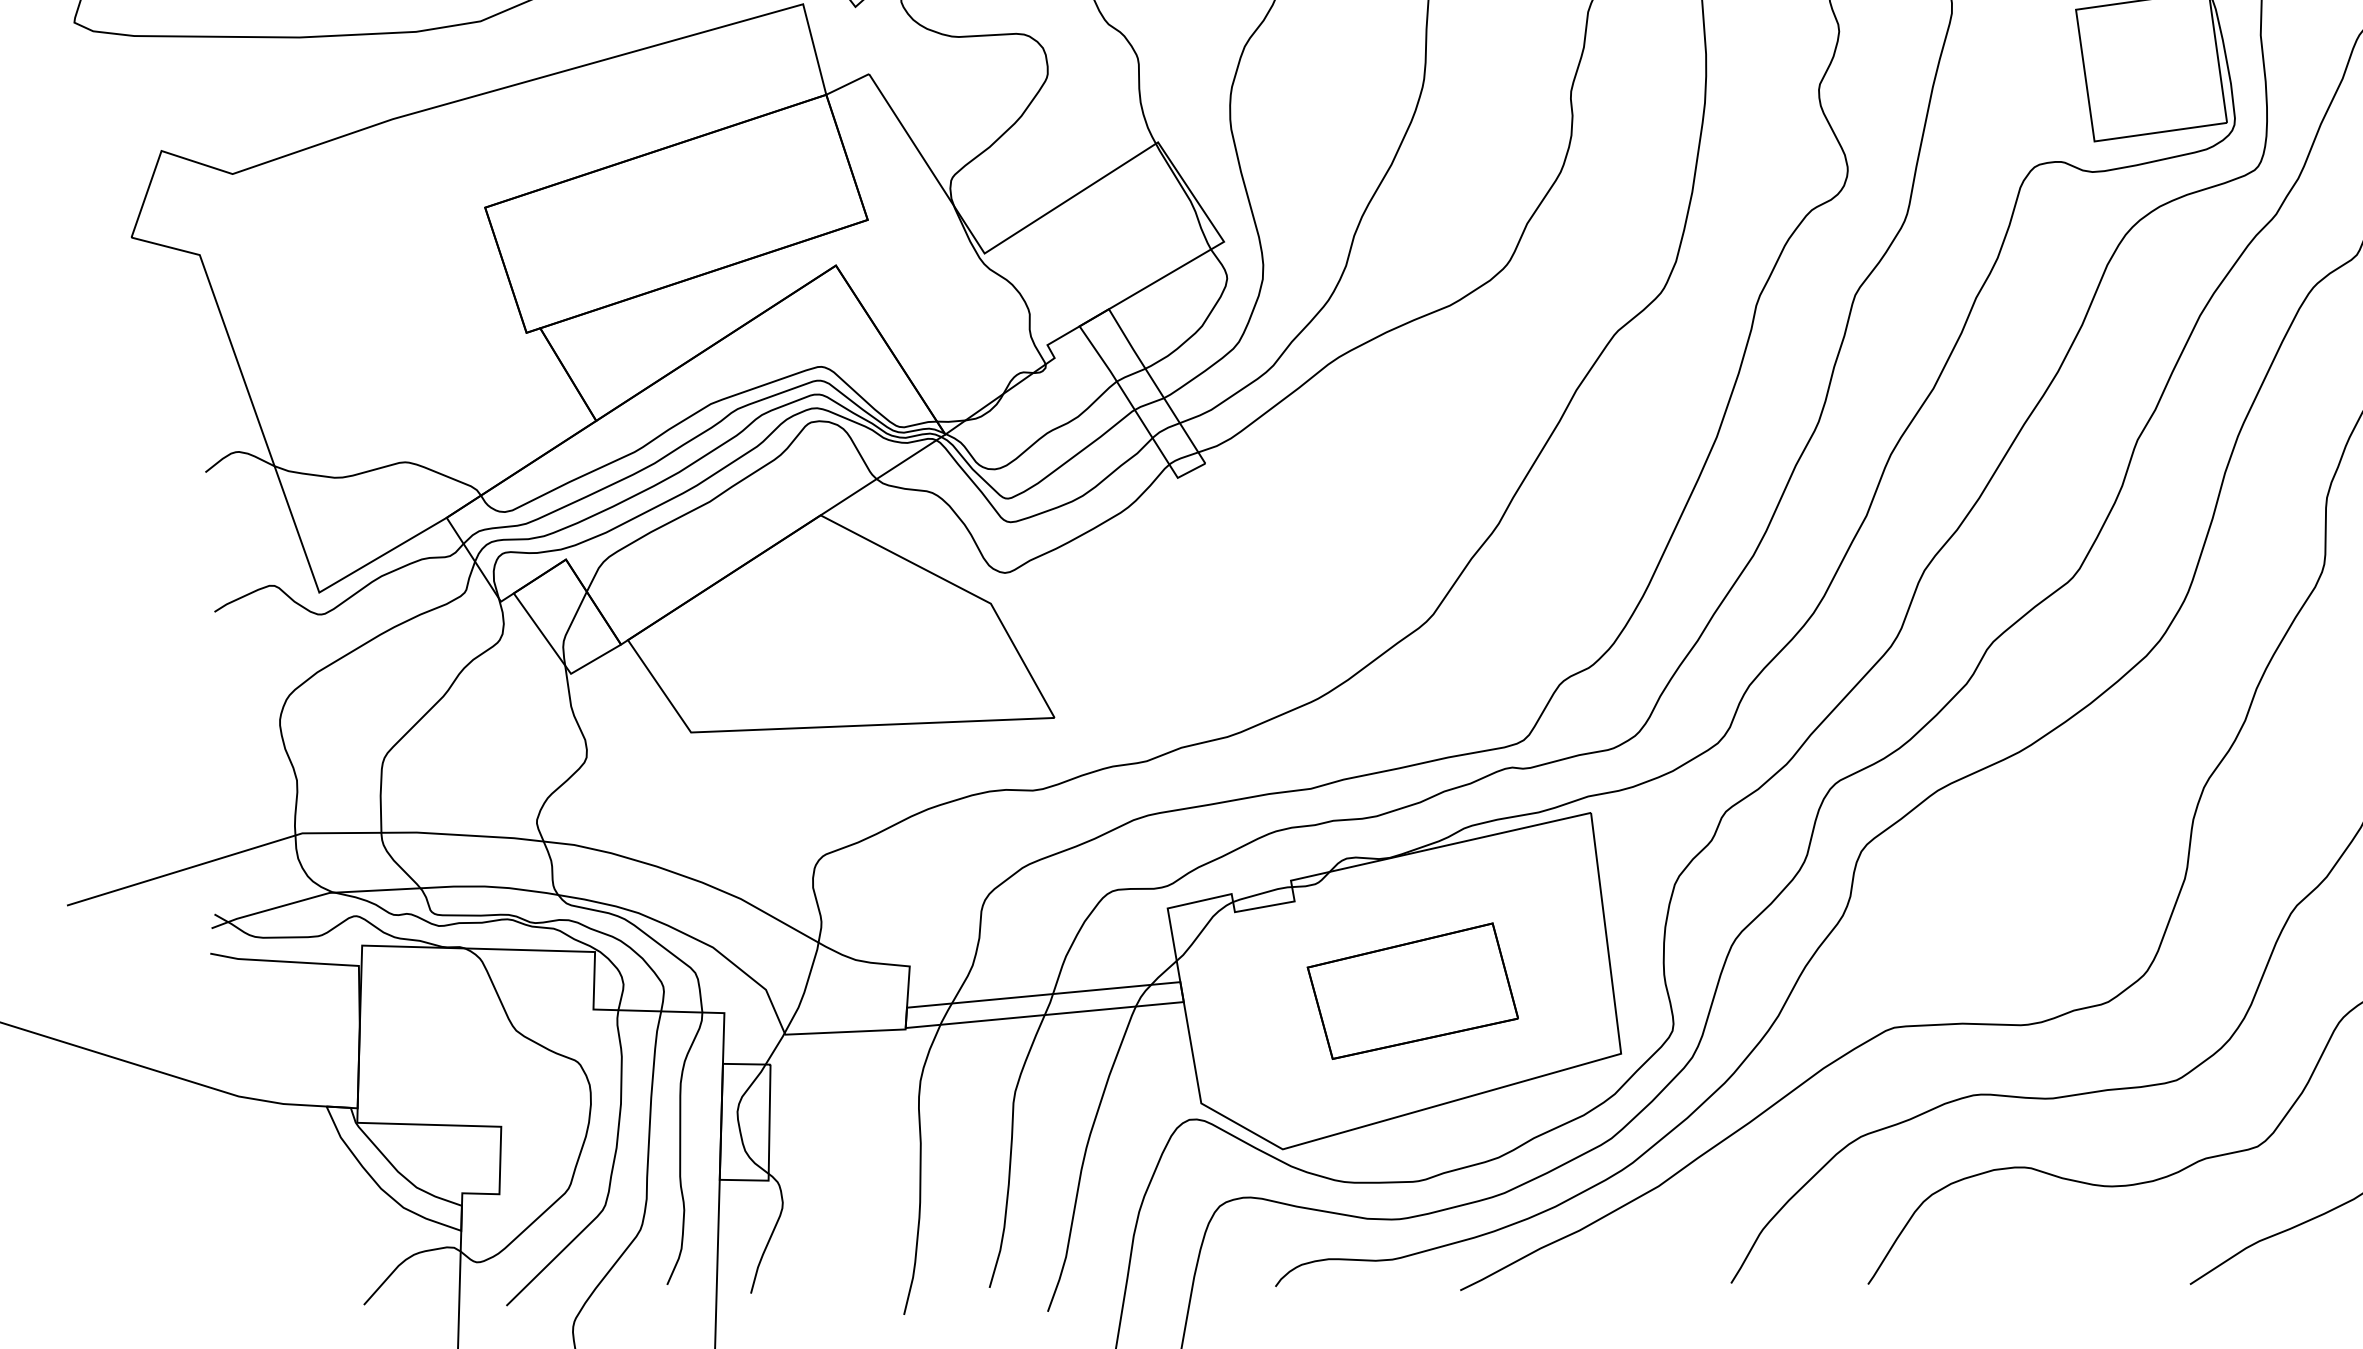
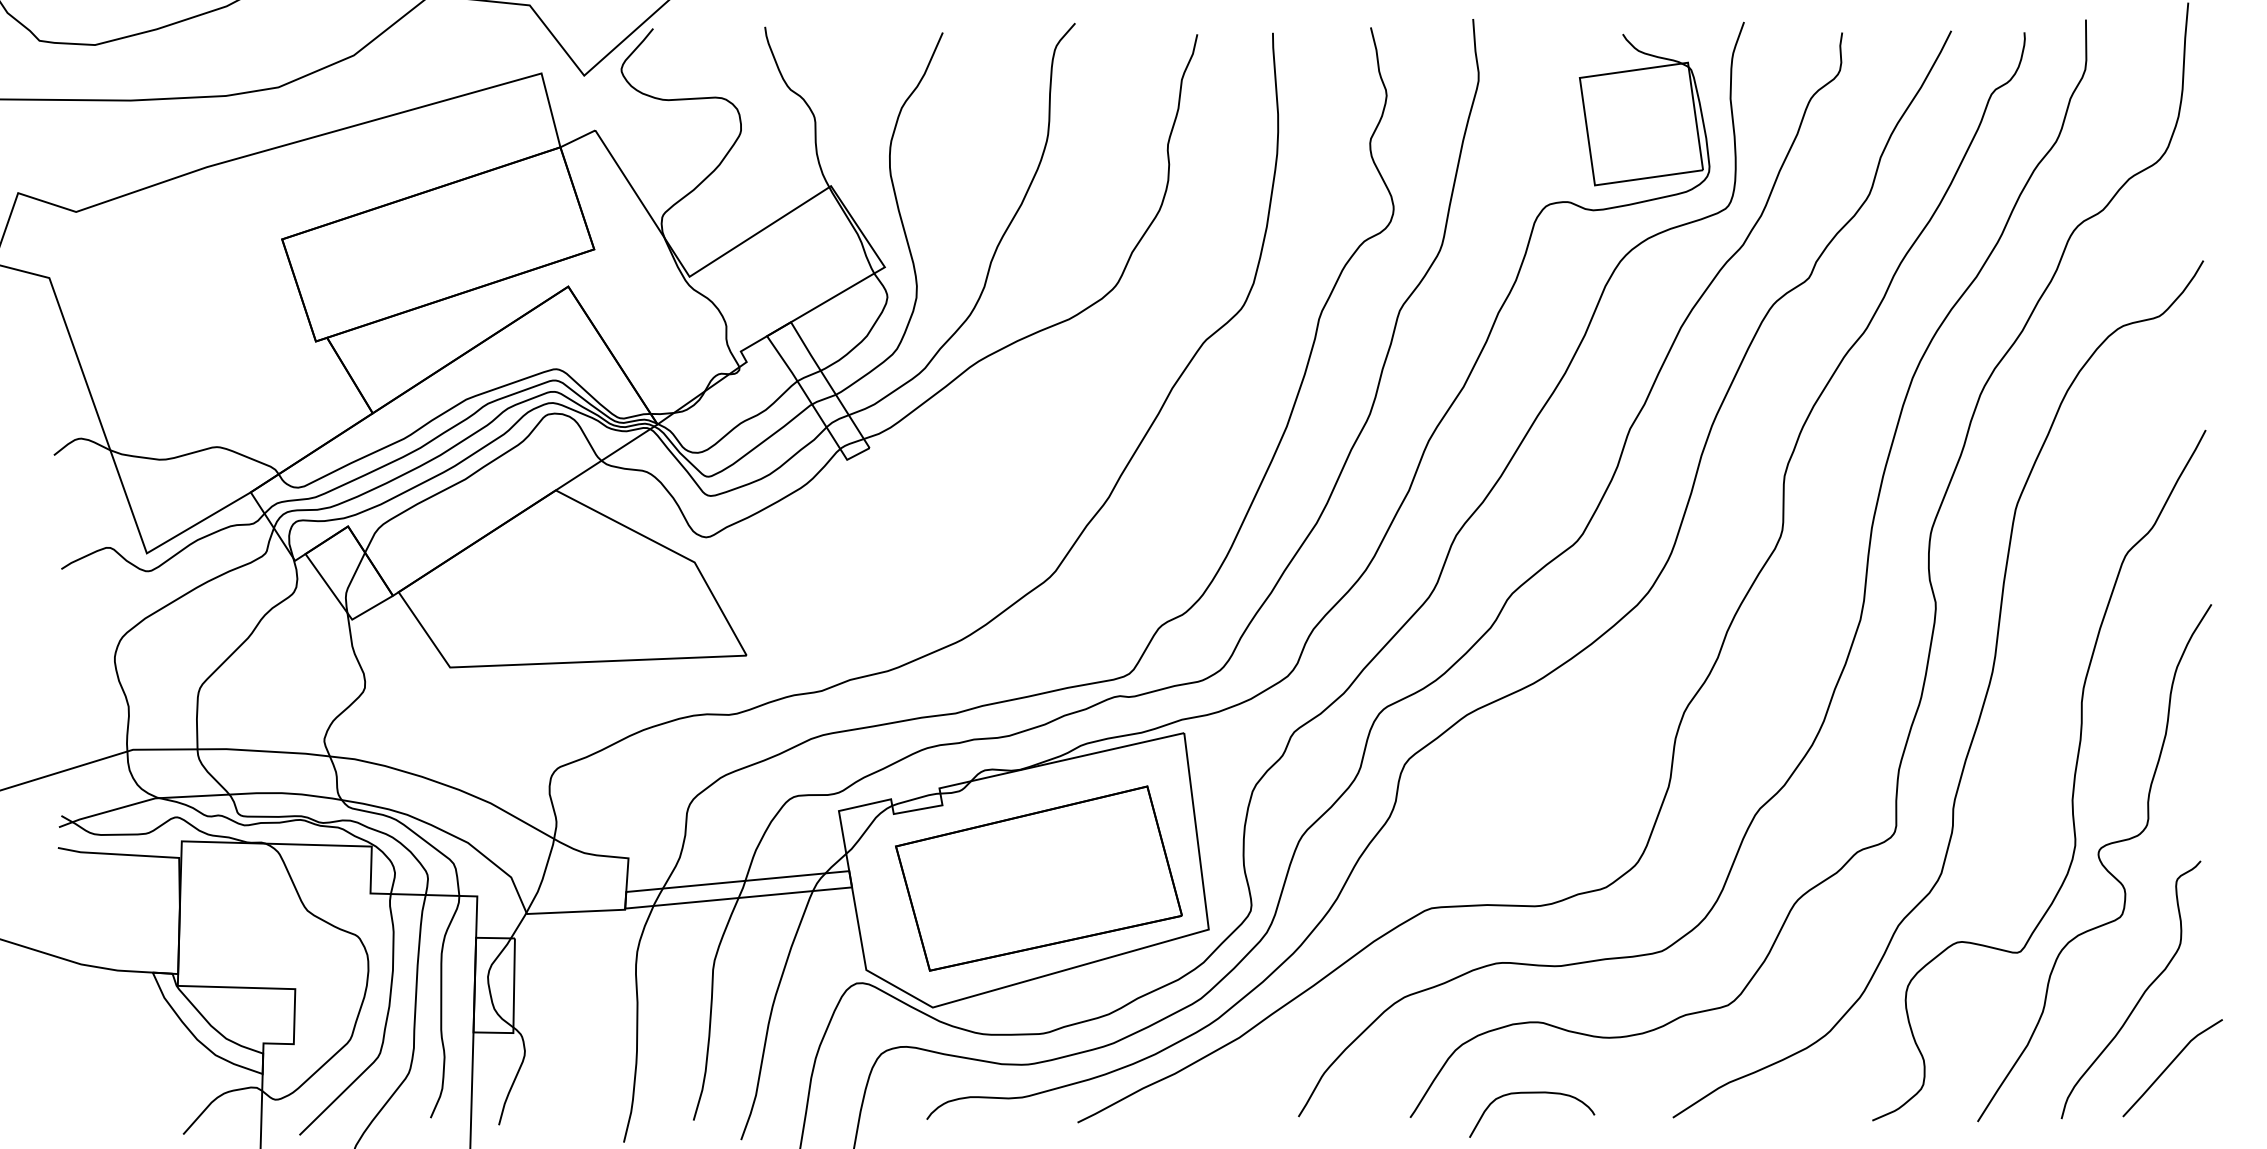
part: (1412, 991) -> (1038, 878), size x1.67
curve: (2017, 1254) -> (1532, 1093), added

